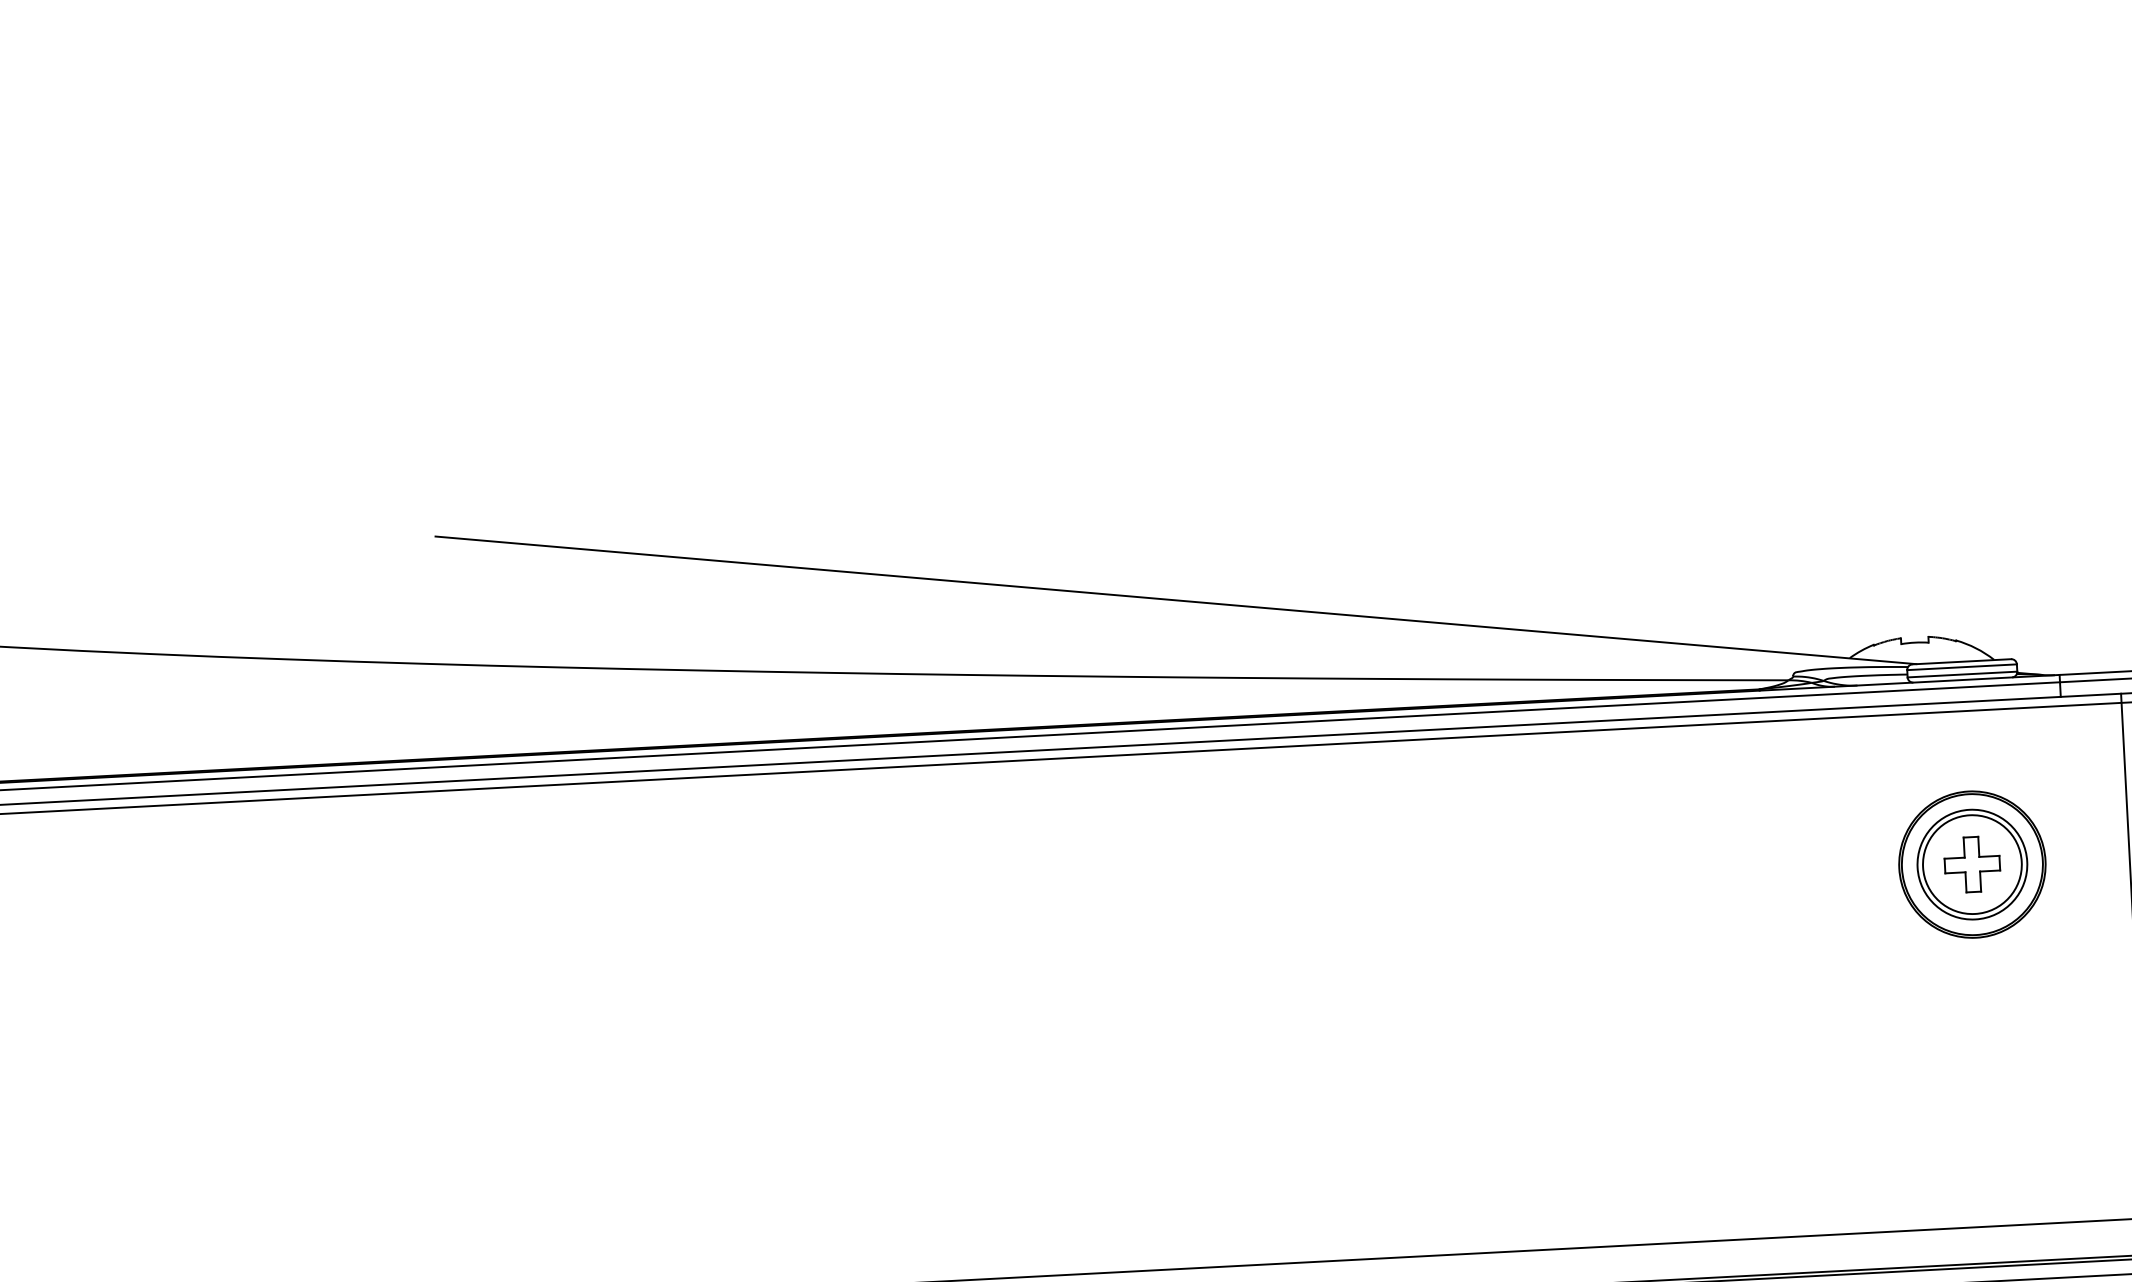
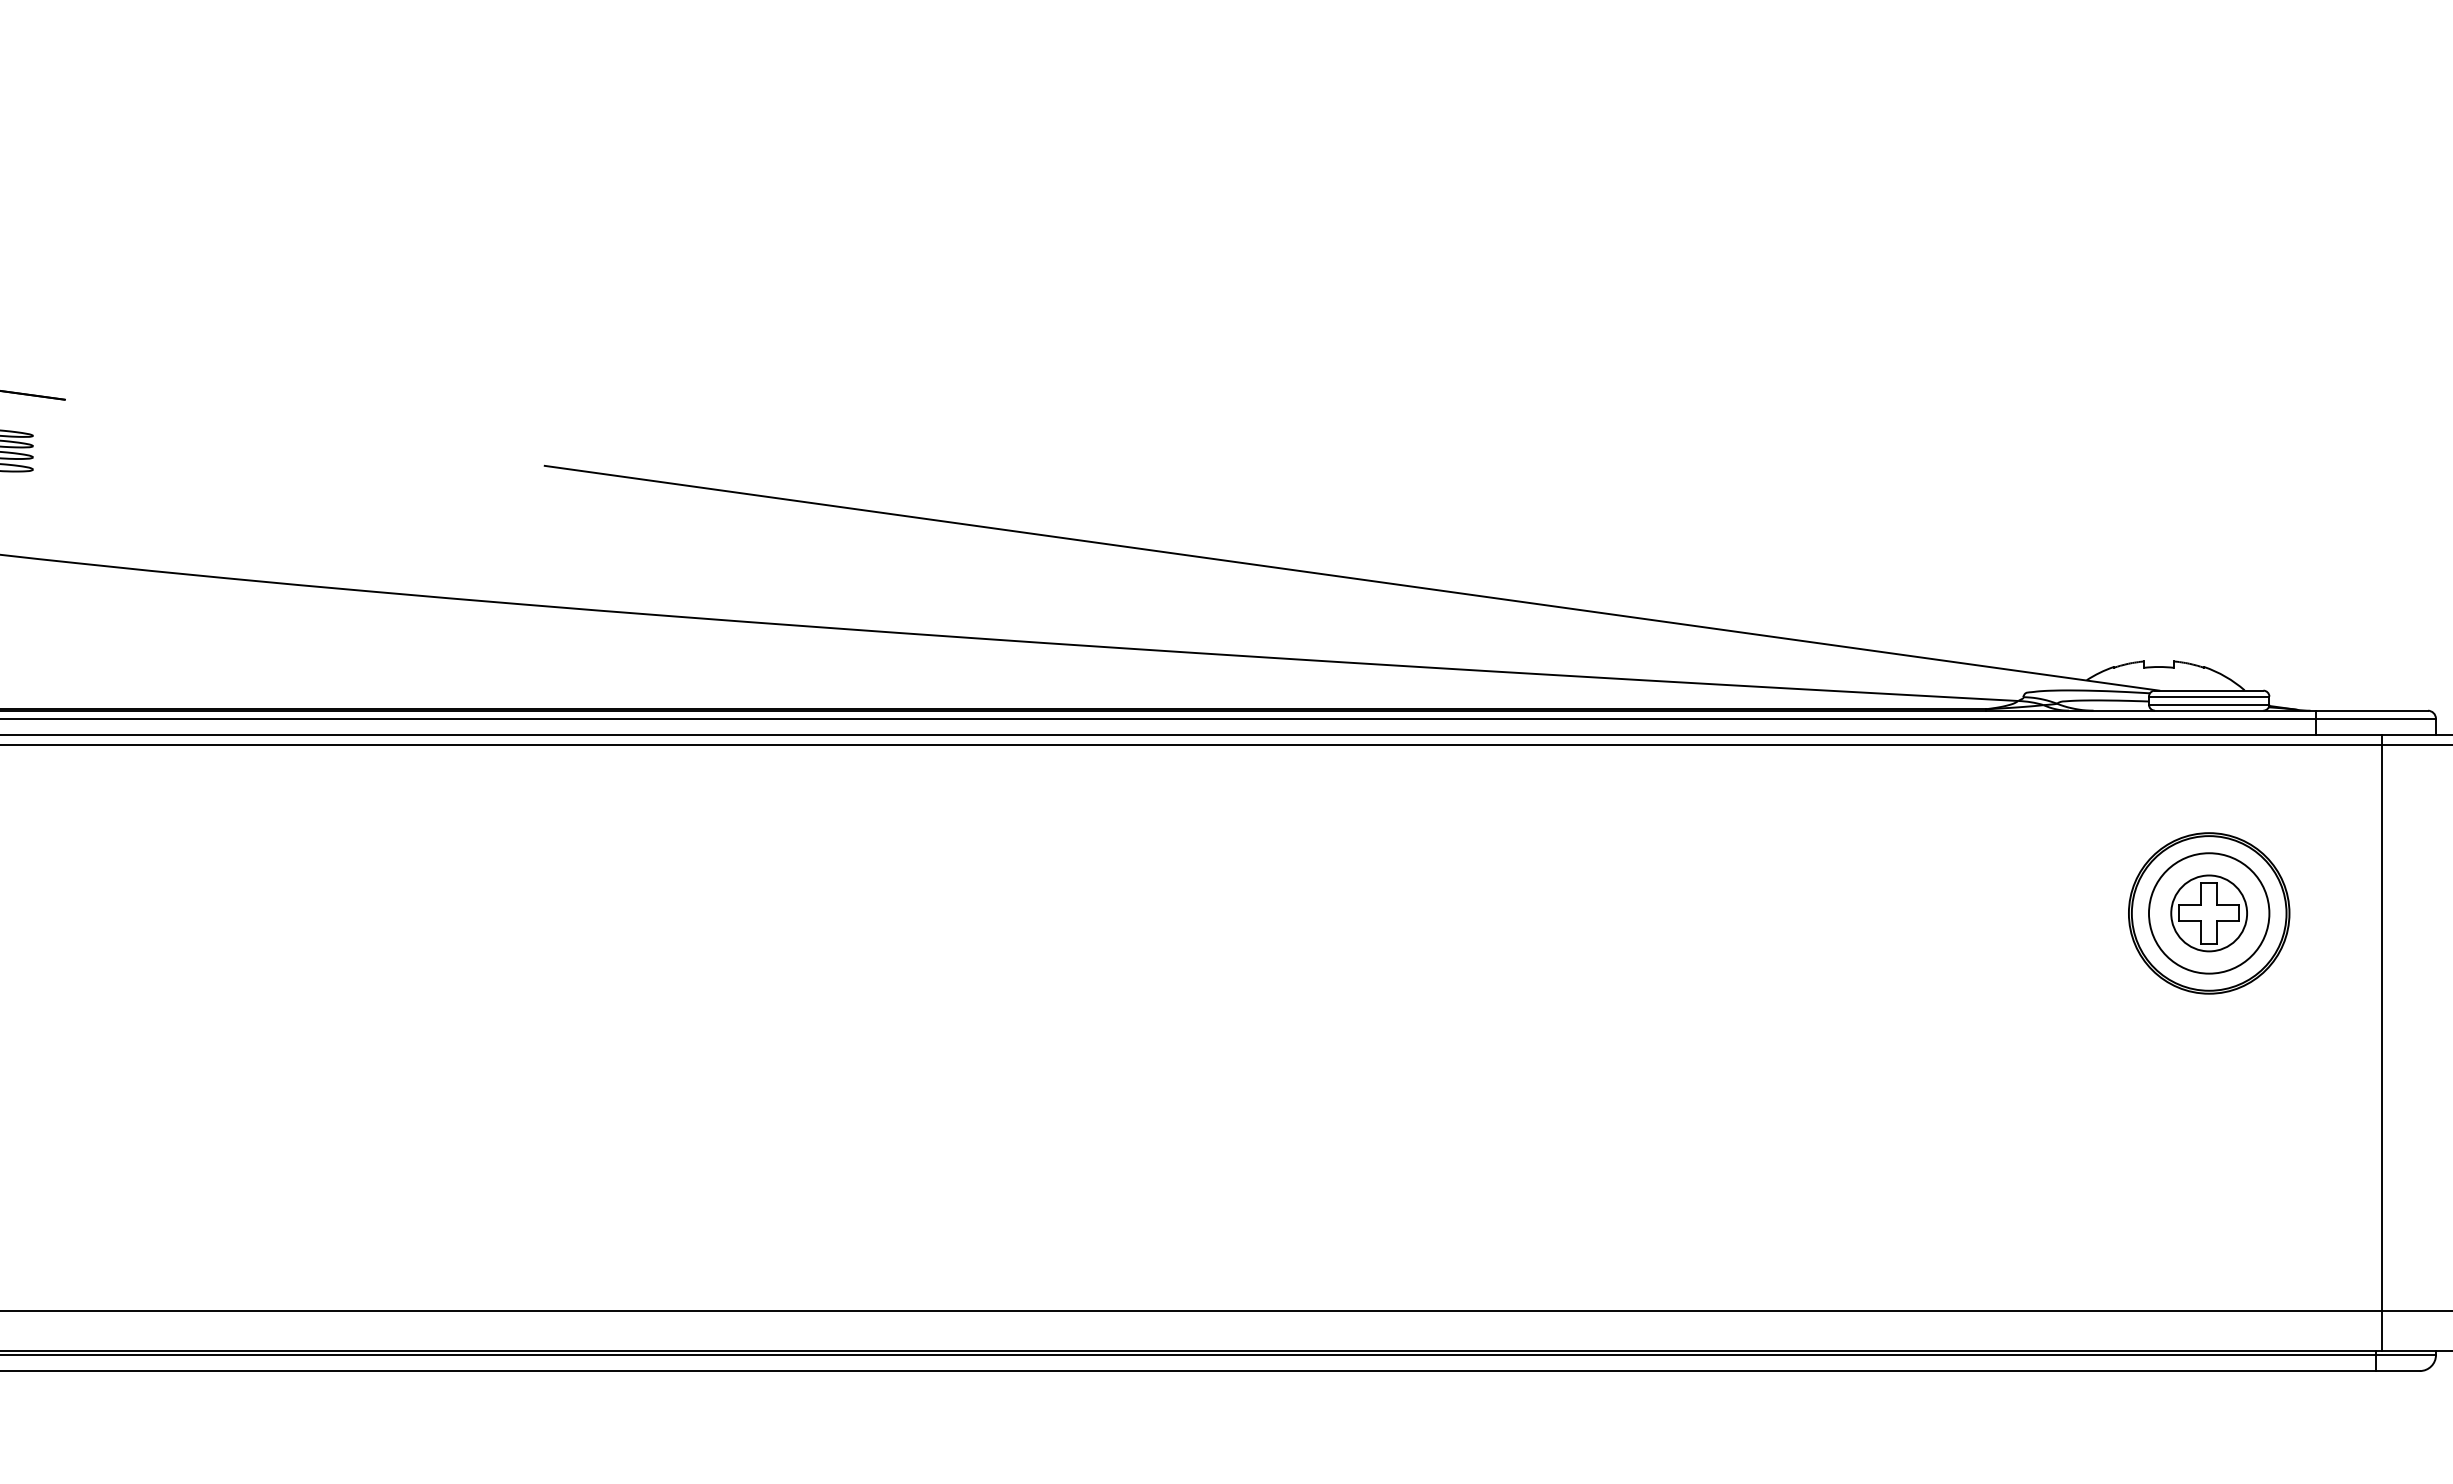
circle: (1972, 864) -> (2209, 913), size x0.7

